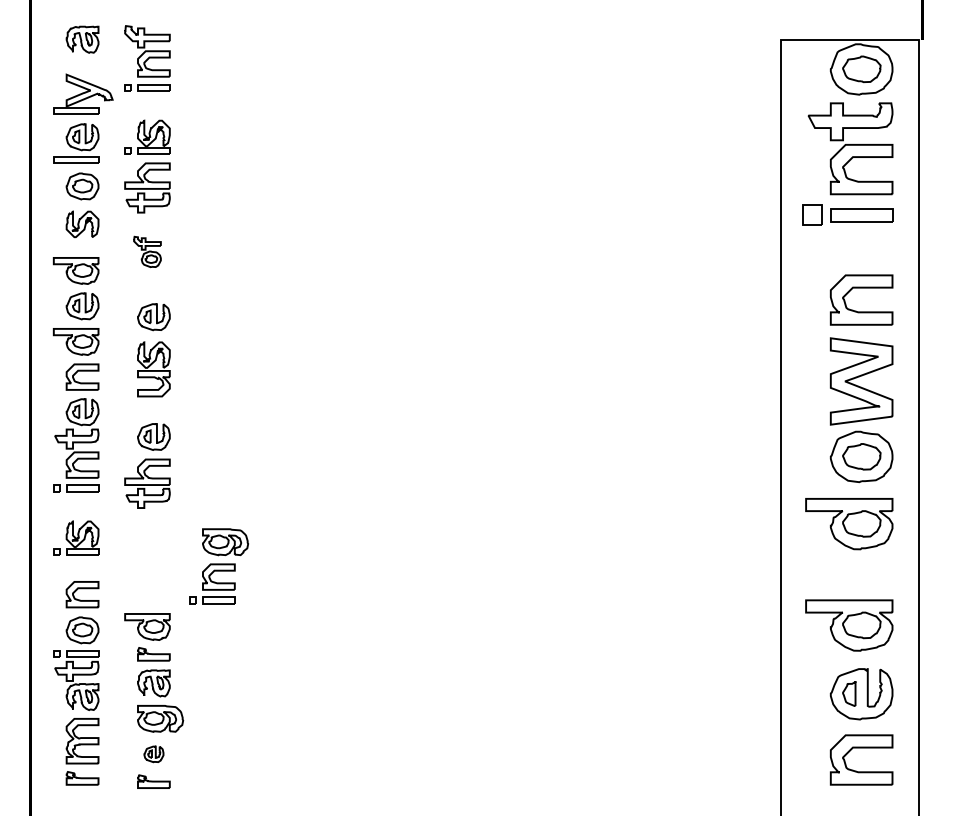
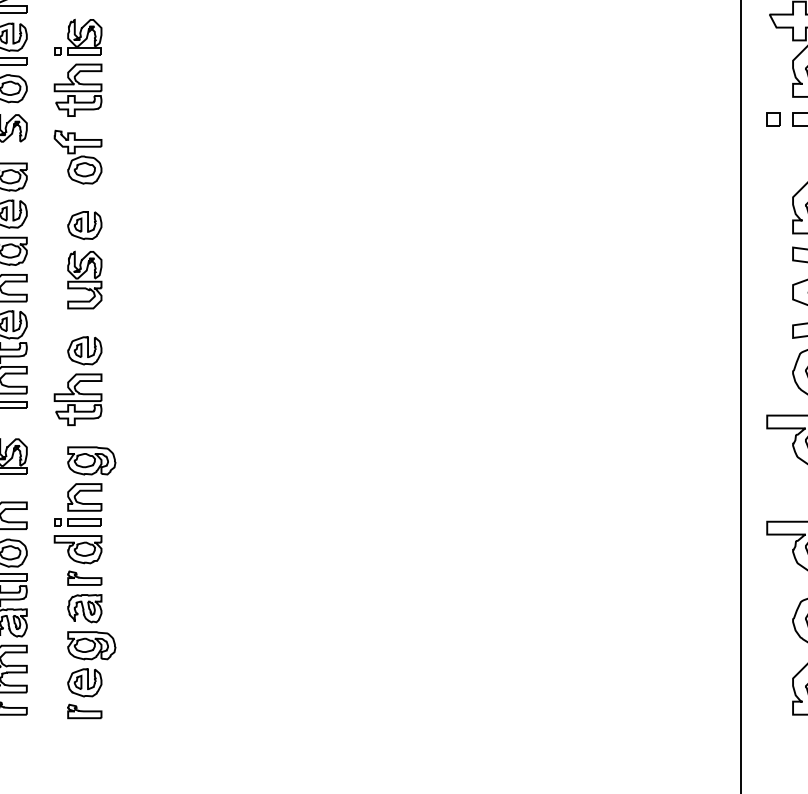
part: (811, 215) -> (772, 119), size x0.62
part: (147, 251) -> (78, 156), size x1.67
part: (218, 566) -> (84, 486), moved
part: (153, 754) -> (84, 683), size x1.67

